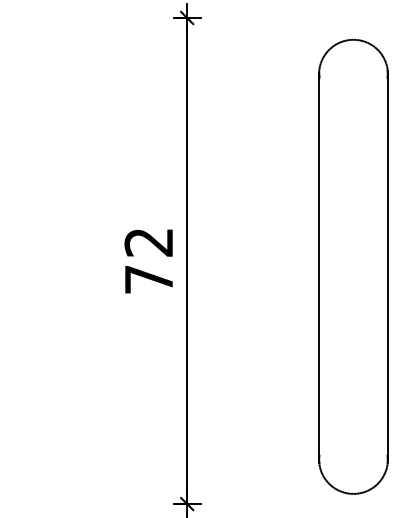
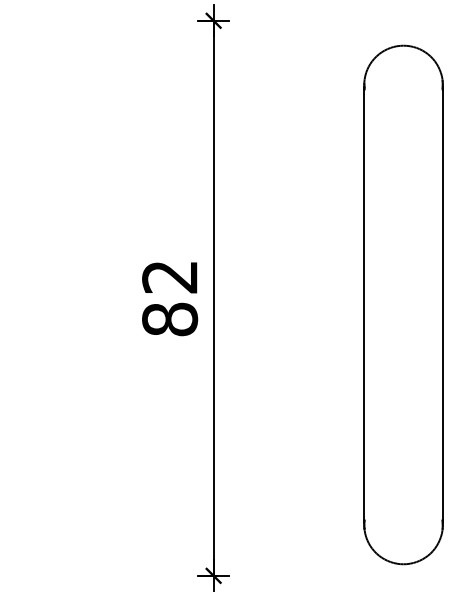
text: (148, 279) -> (169, 319), 72 -> 82

